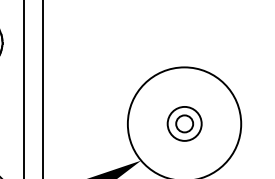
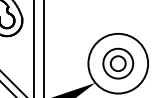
part: (184, 123) -> (118, 63), size x1.67

